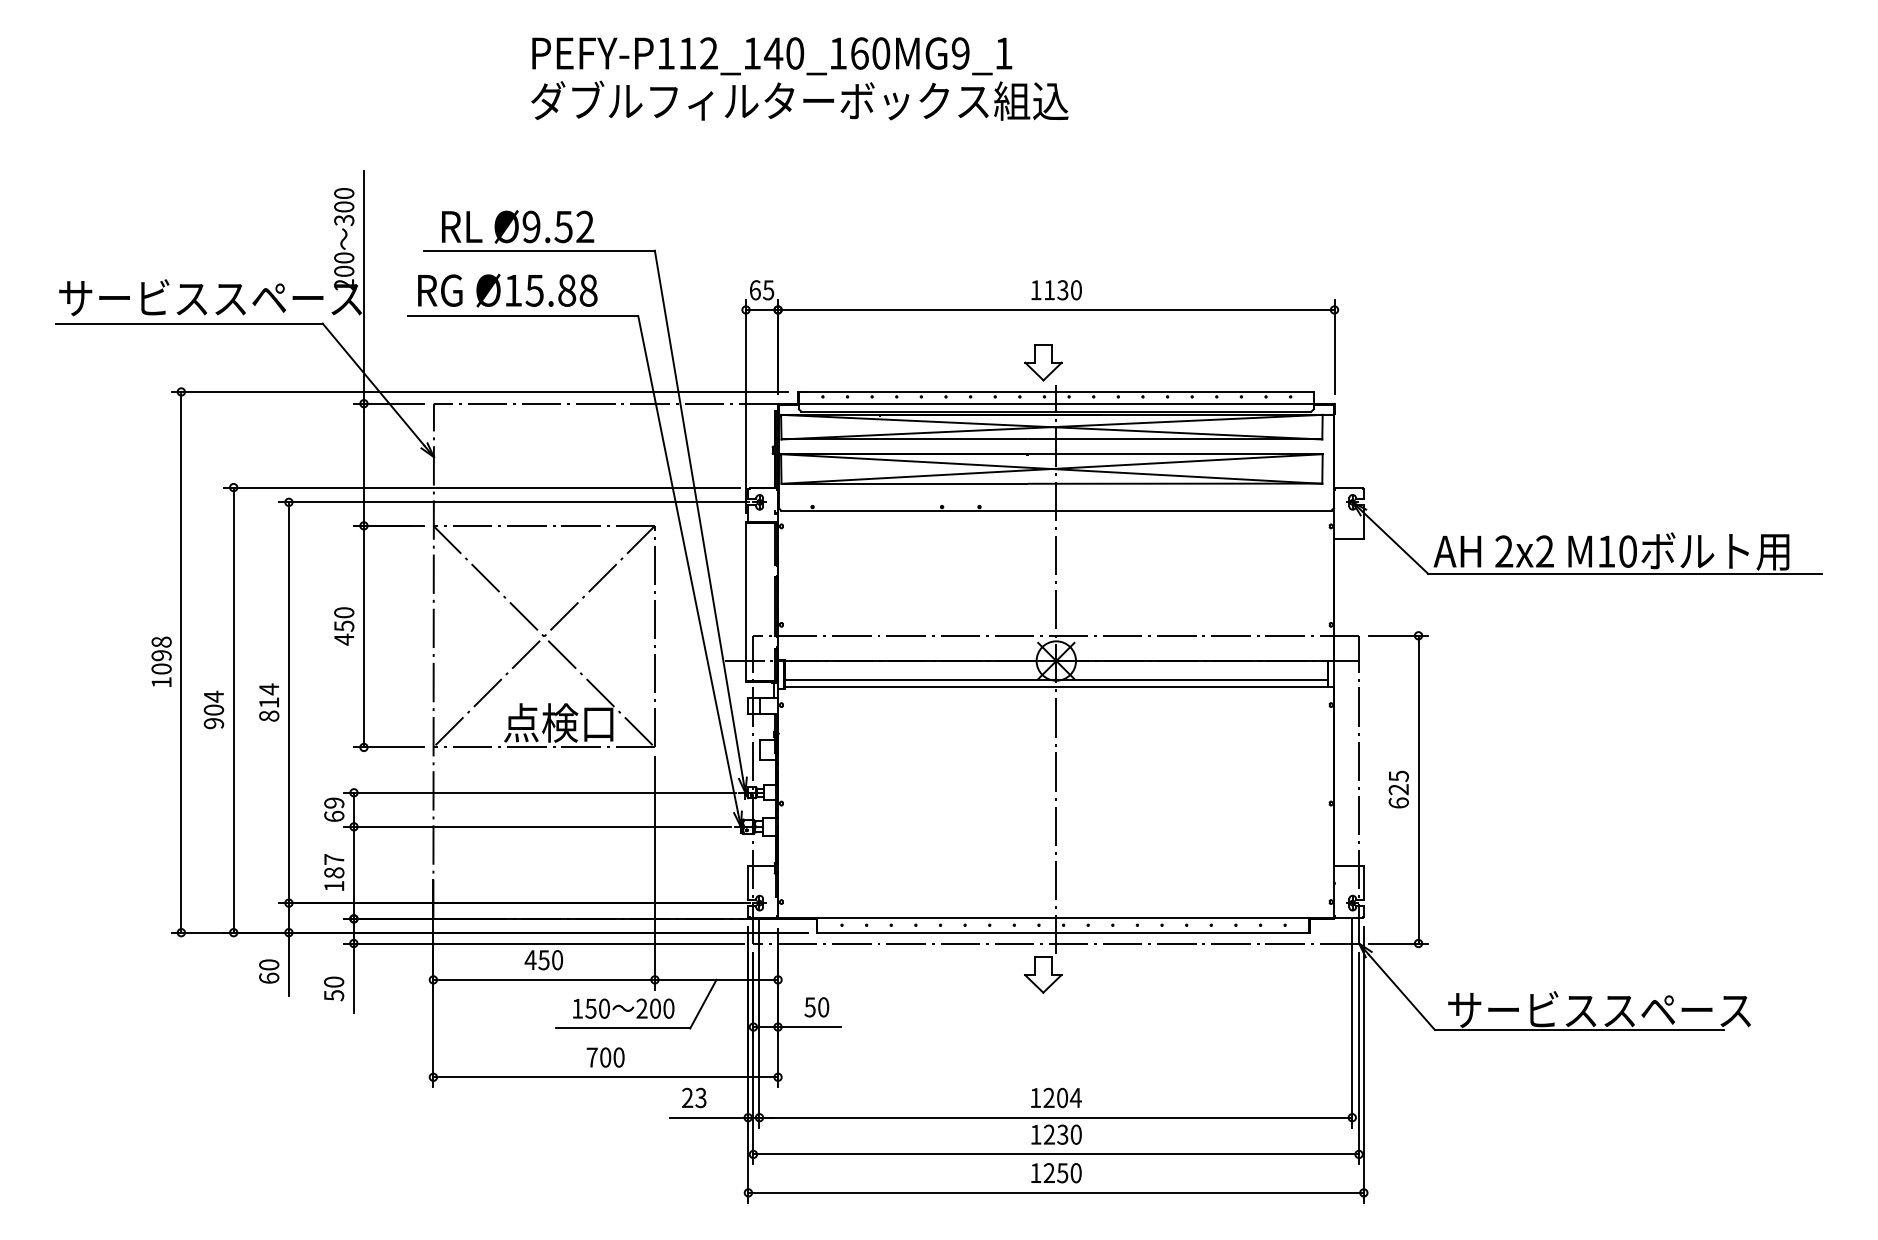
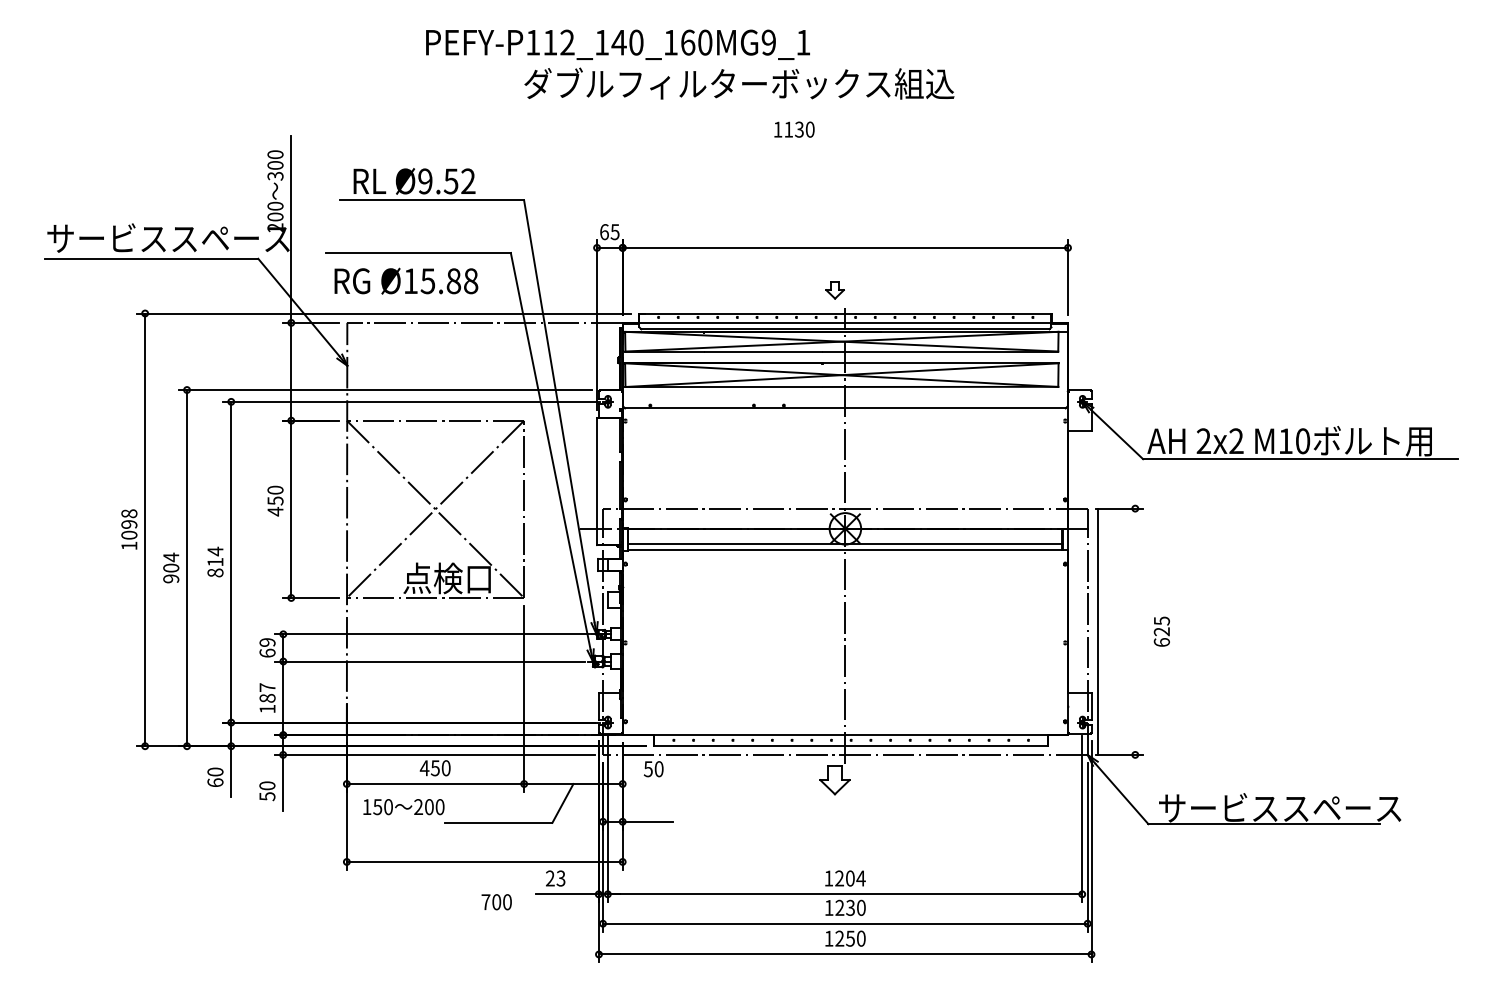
text: (799, 100) -> (739, 83), moved
text: (507, 290) -> (406, 281), moved
text: (1056, 290) -> (794, 129), moved
part: (1043, 362) -> (835, 289), size x0.6
text: (1398, 789) -> (1161, 631), moved
line: (1418, 789) -> (1097, 631), moved
text: (816, 1007) -> (653, 769), moved
text: (623, 1008) -> (403, 806), moved
text: (605, 1057) -> (496, 902), moved

